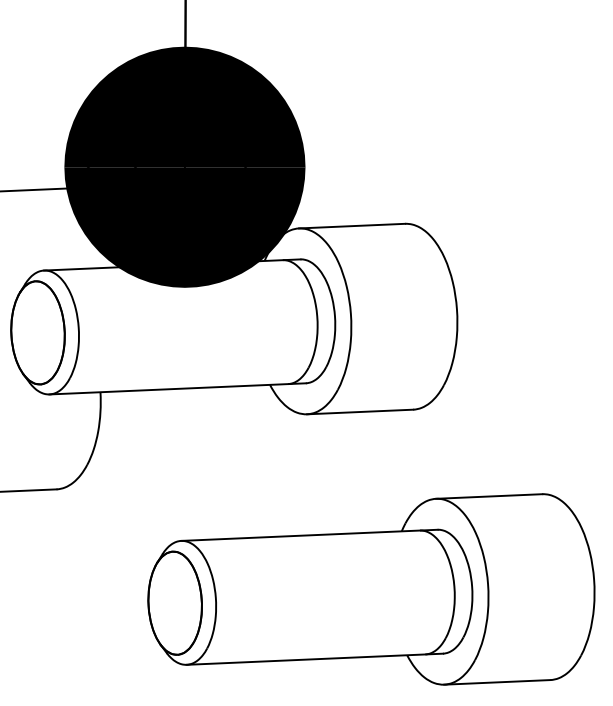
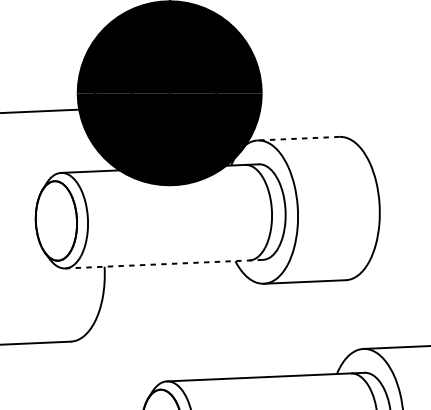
line: (351, 226) -> (298, 138), solid -> dashed
line: (177, 388) -> (163, 263), solid -> dashed

